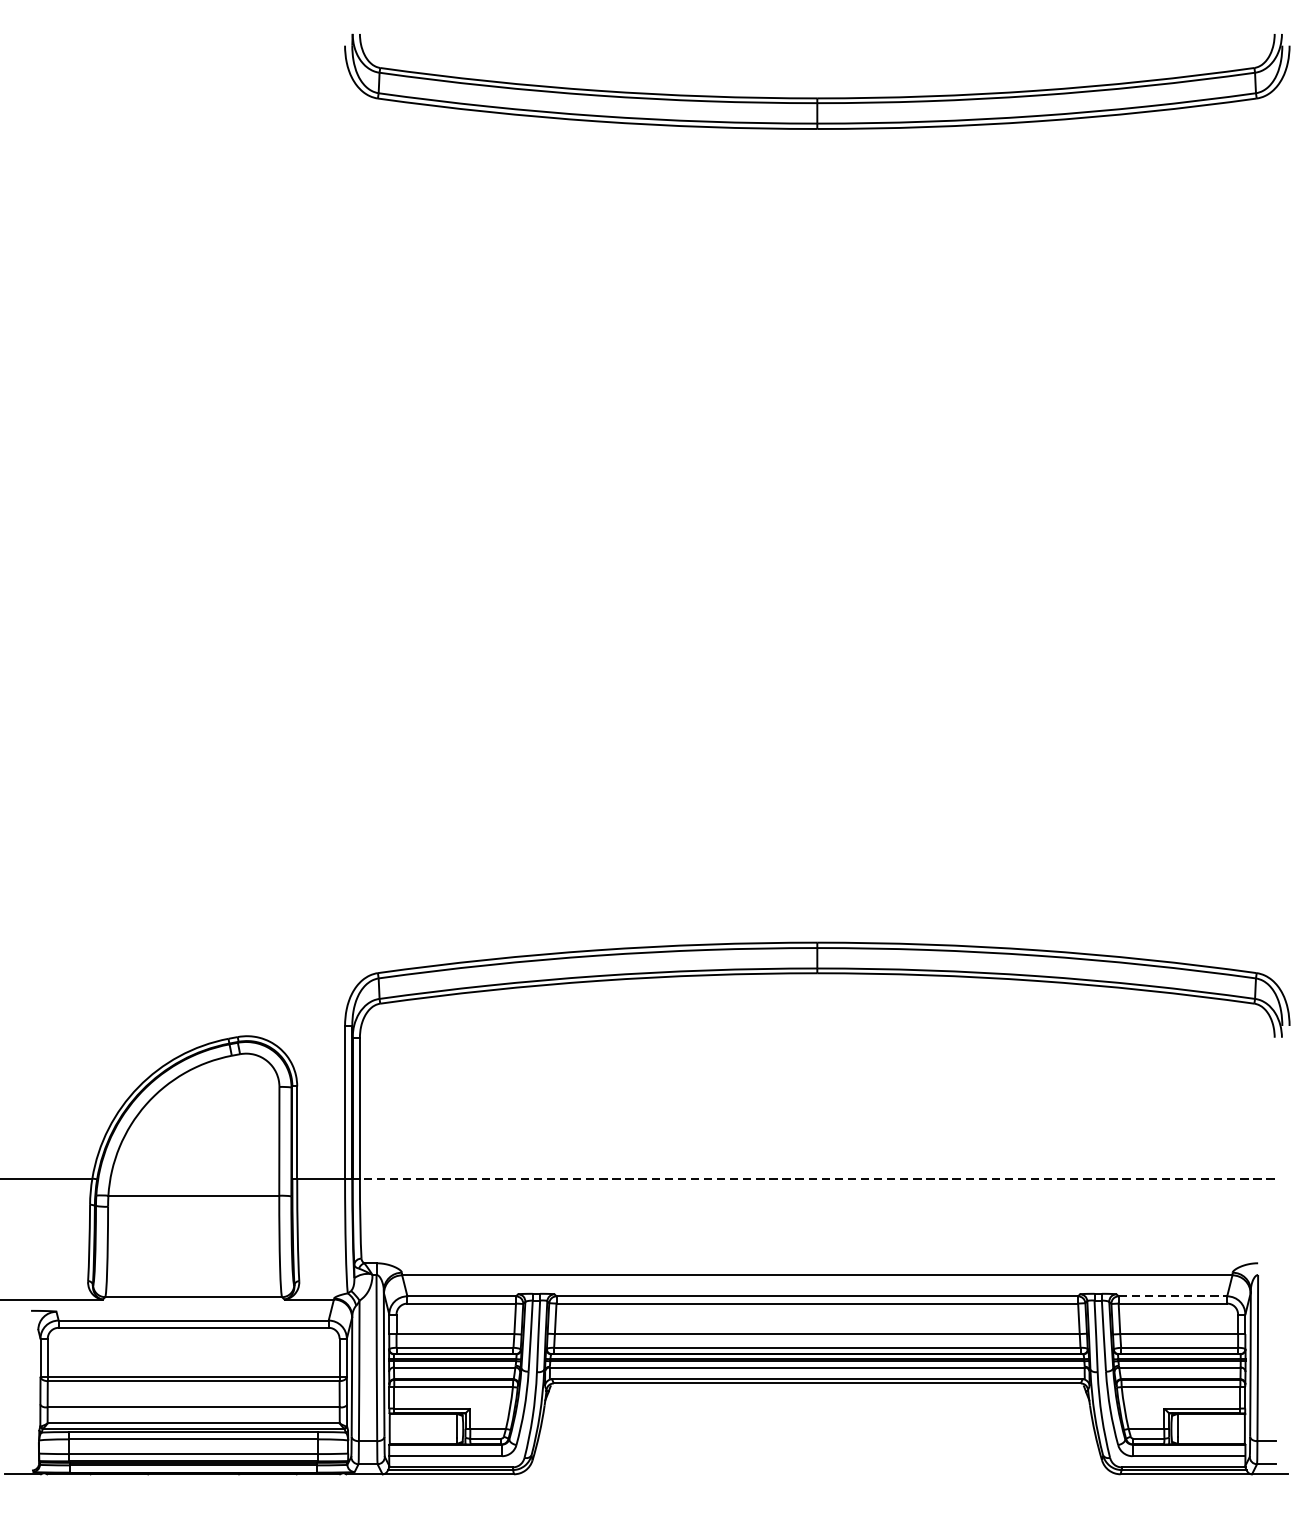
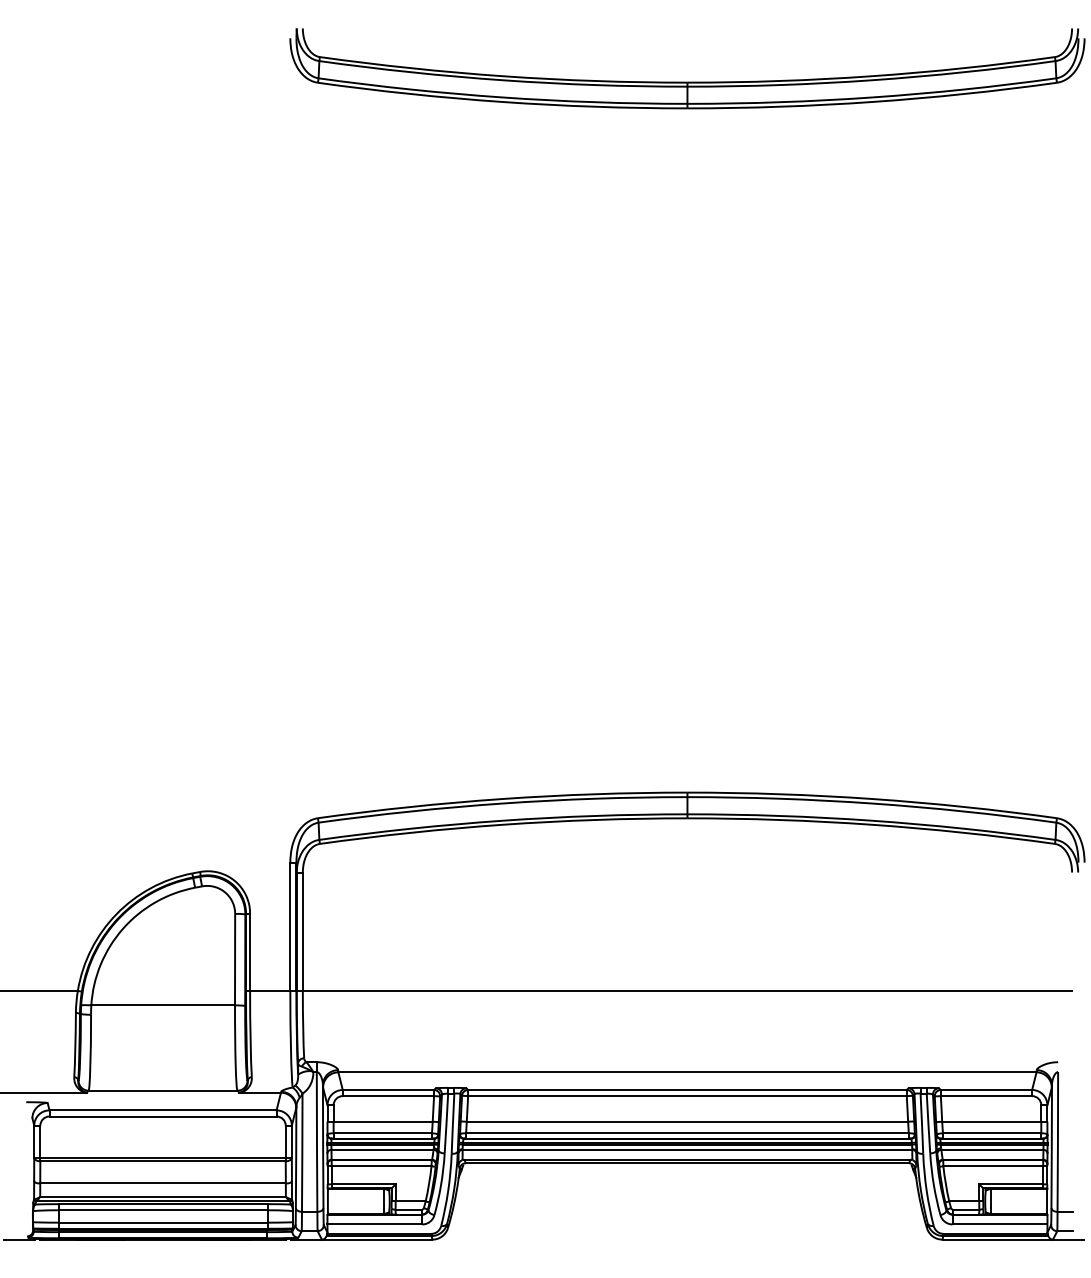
line: (817, 1178) -> (687, 990), dashed -> solid
line: (1172, 1296) -> (986, 1090), dashed -> solid

